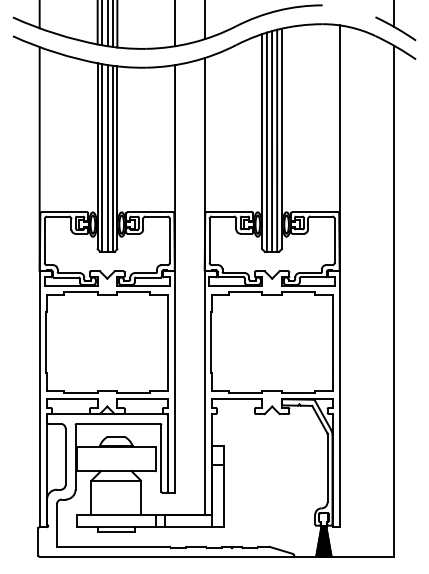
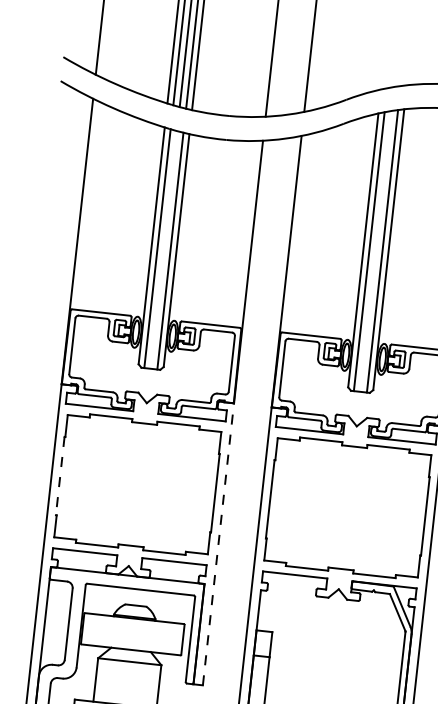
line: (272, 141) -> (376, 251), removed
line: (107, 158) -> (163, 250), removed
line: (46, 342) -> (60, 475), solid -> dashed
line: (175, 382) -> (219, 544), solid -> dashed

